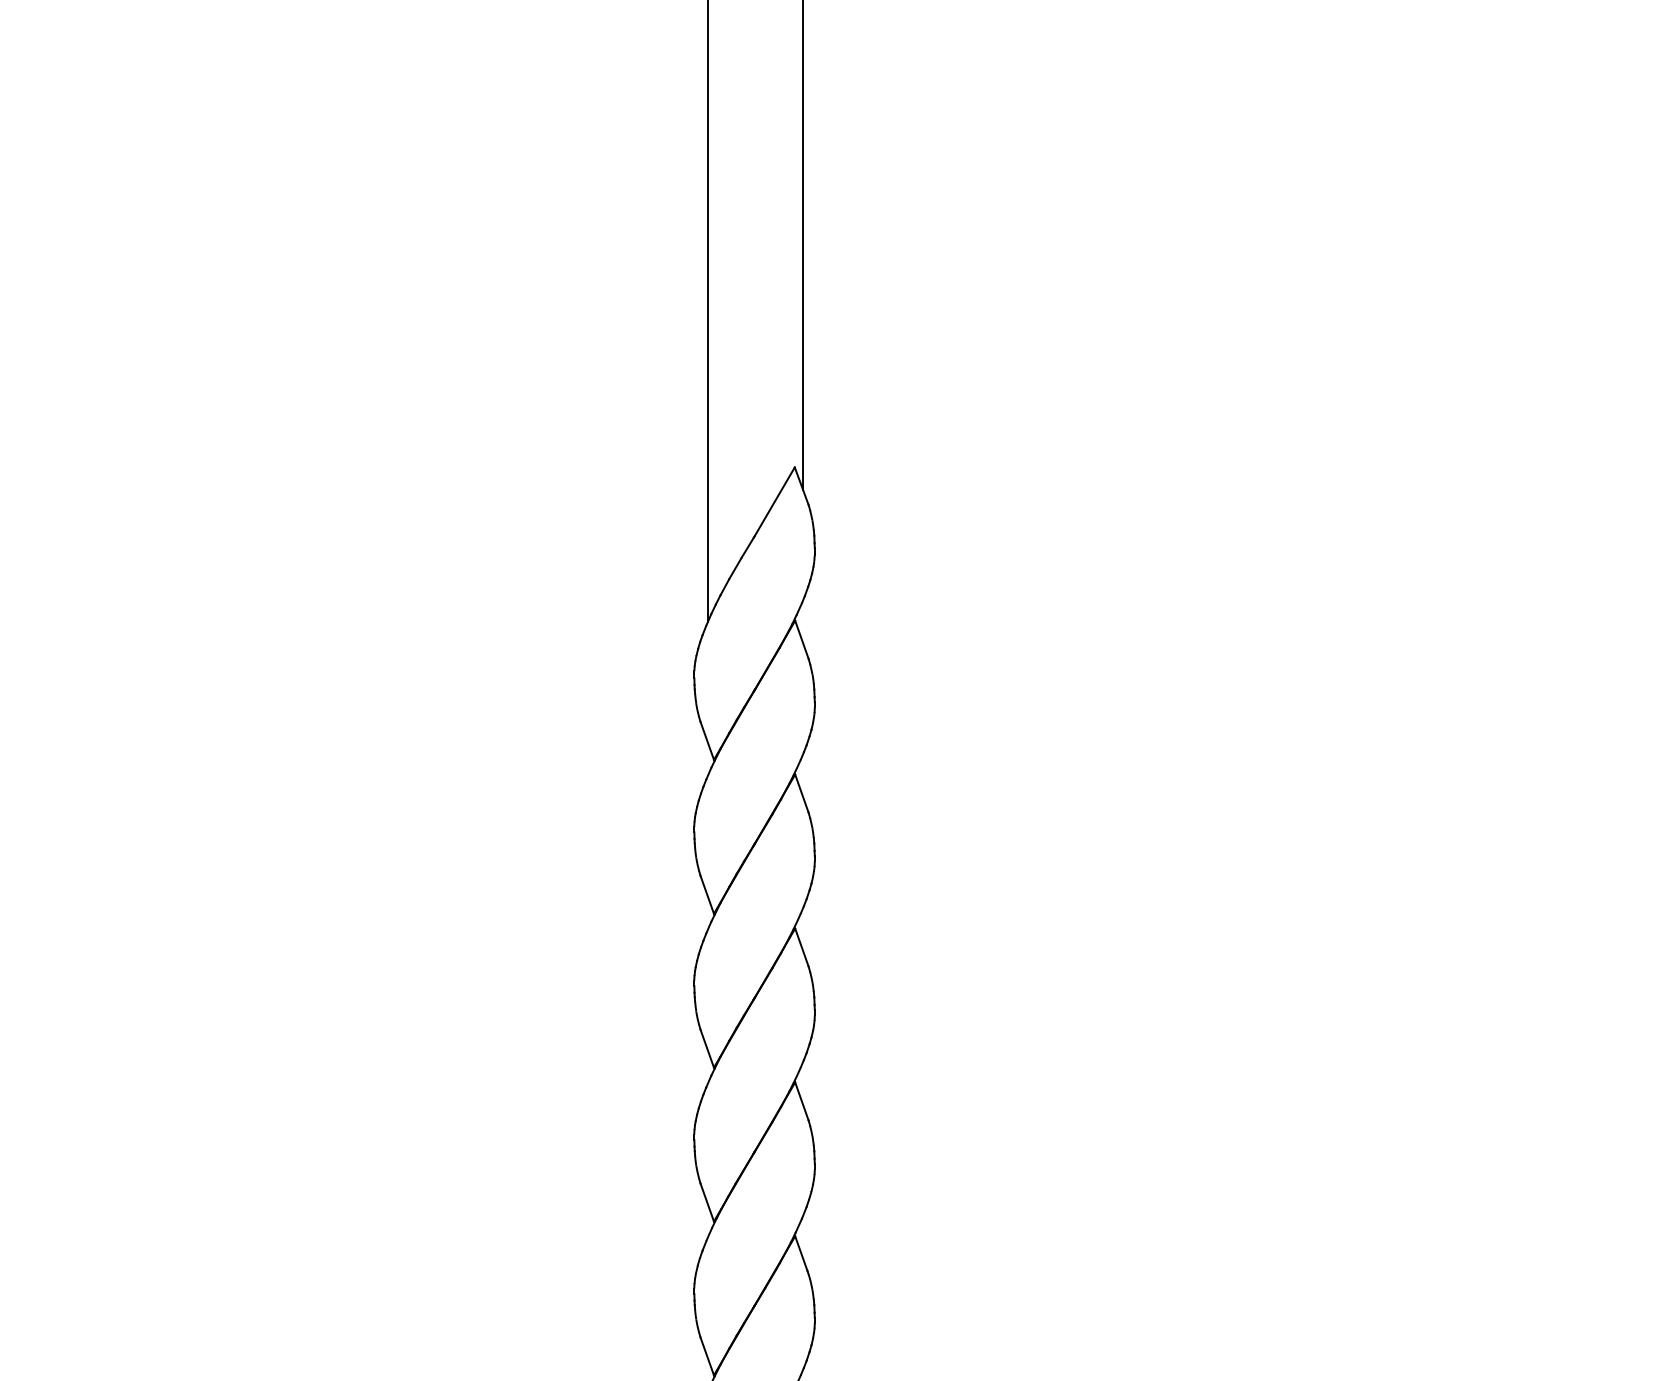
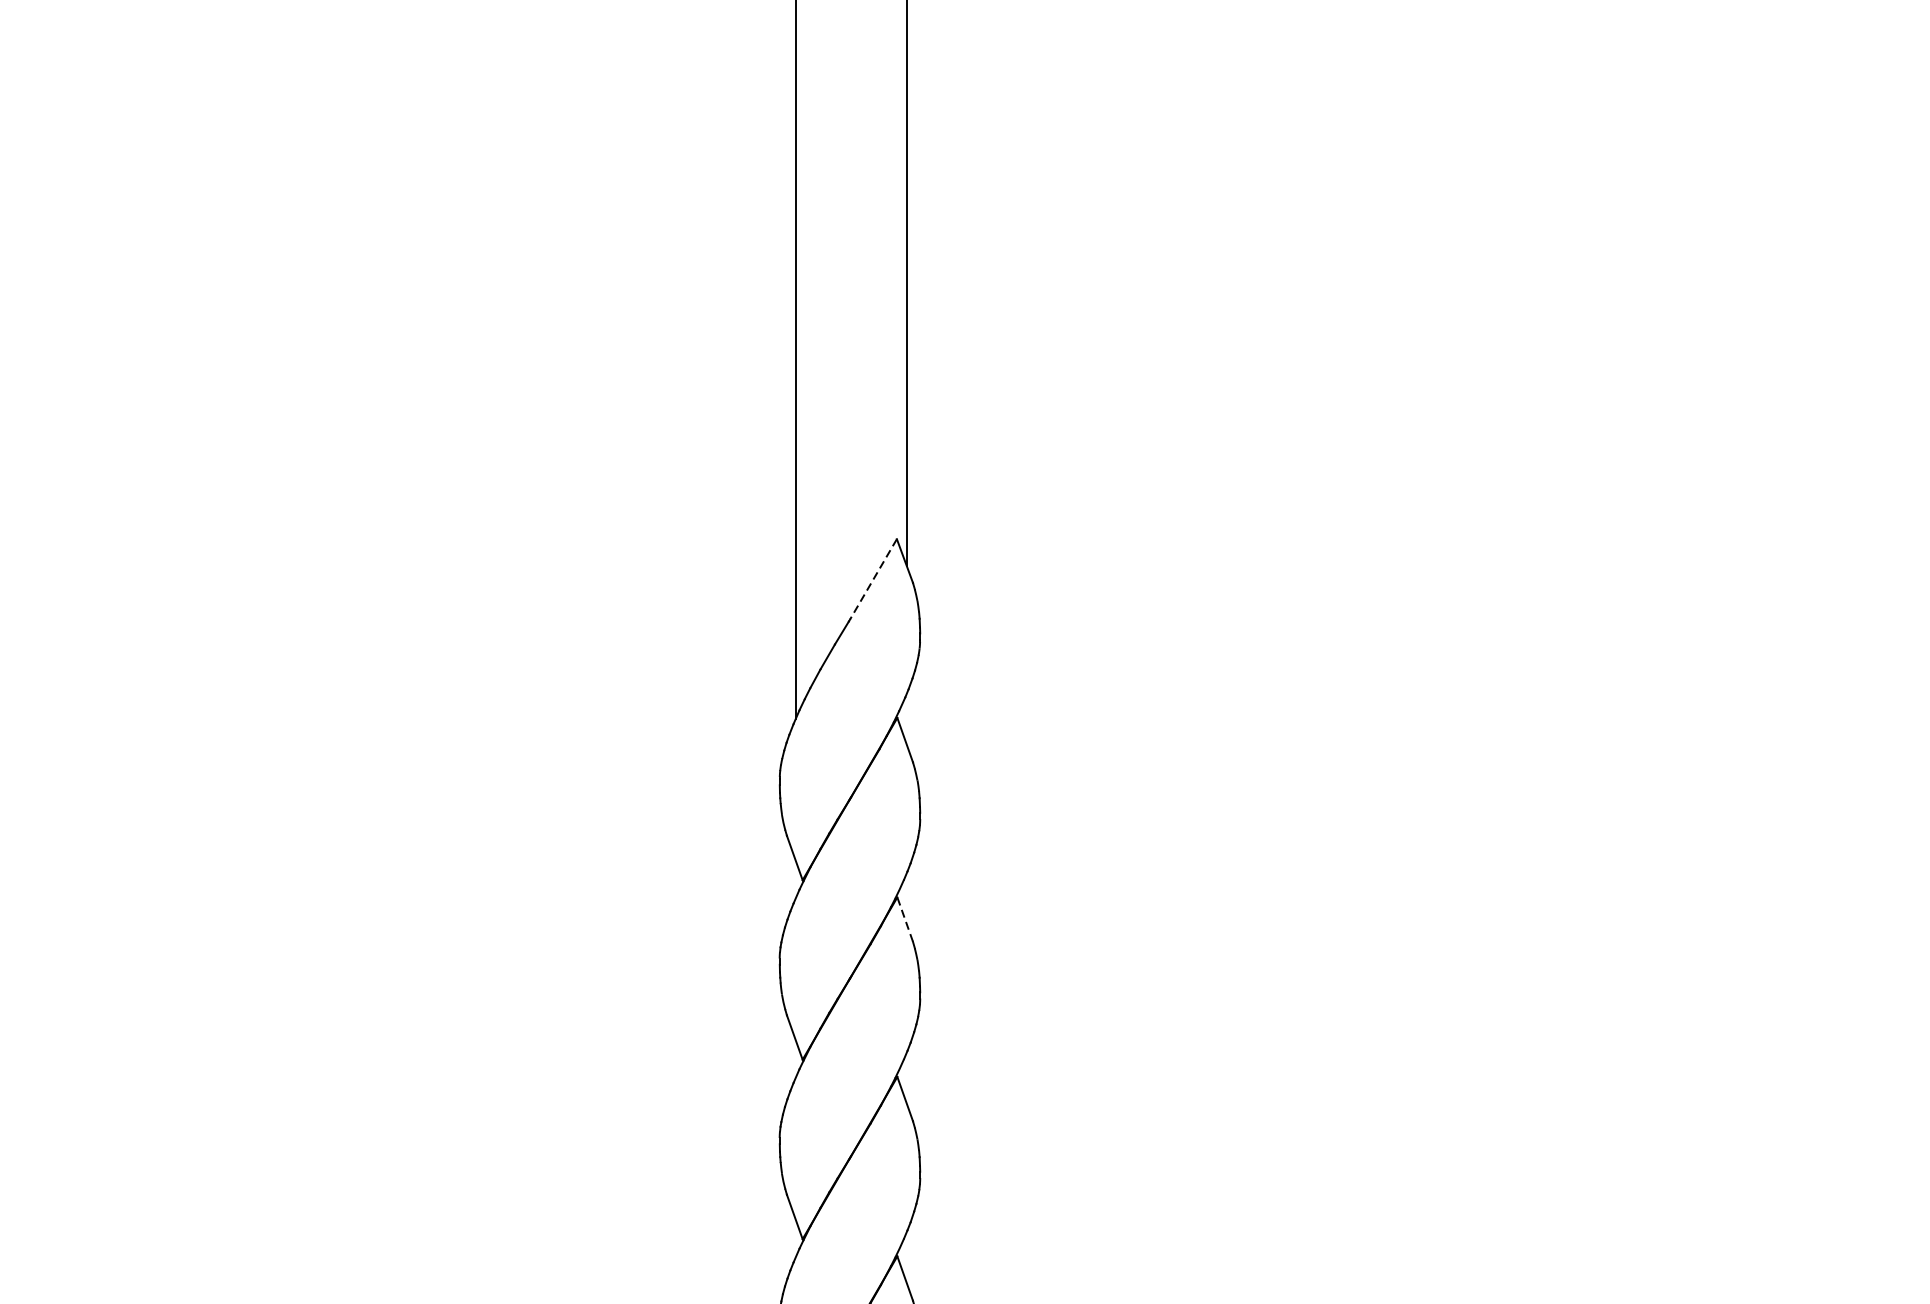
line: (774, 501) -> (873, 578), solid -> dashed
line: (801, 793) -> (904, 919), solid -> dashed

